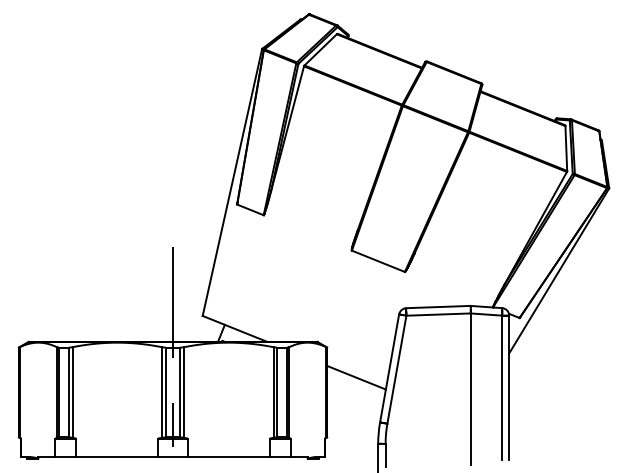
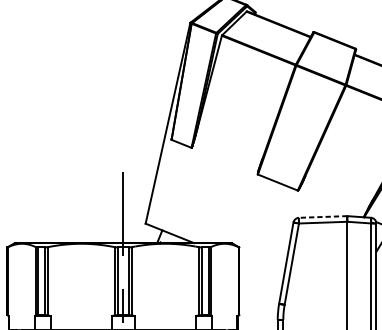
line: (438, 307) -> (323, 217), solid -> dashed
line: (356, 377) -> (261, 270), removed

